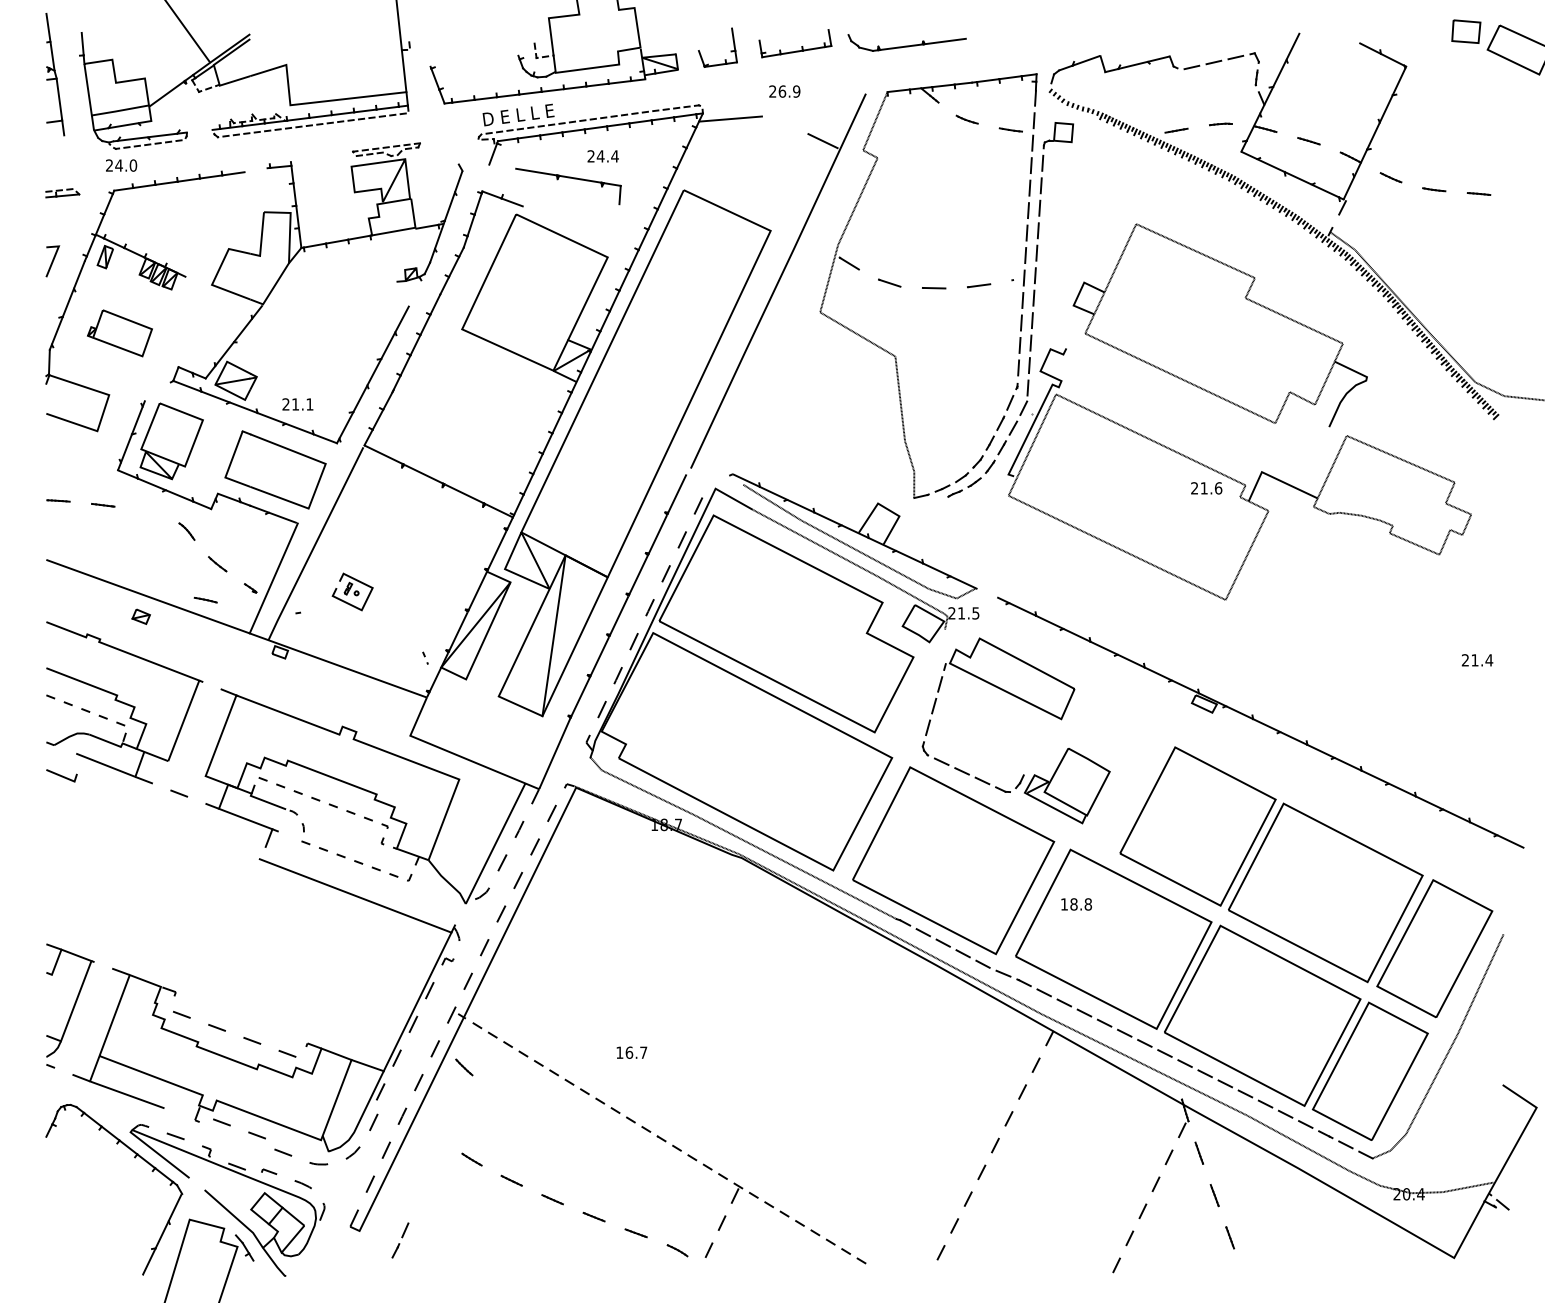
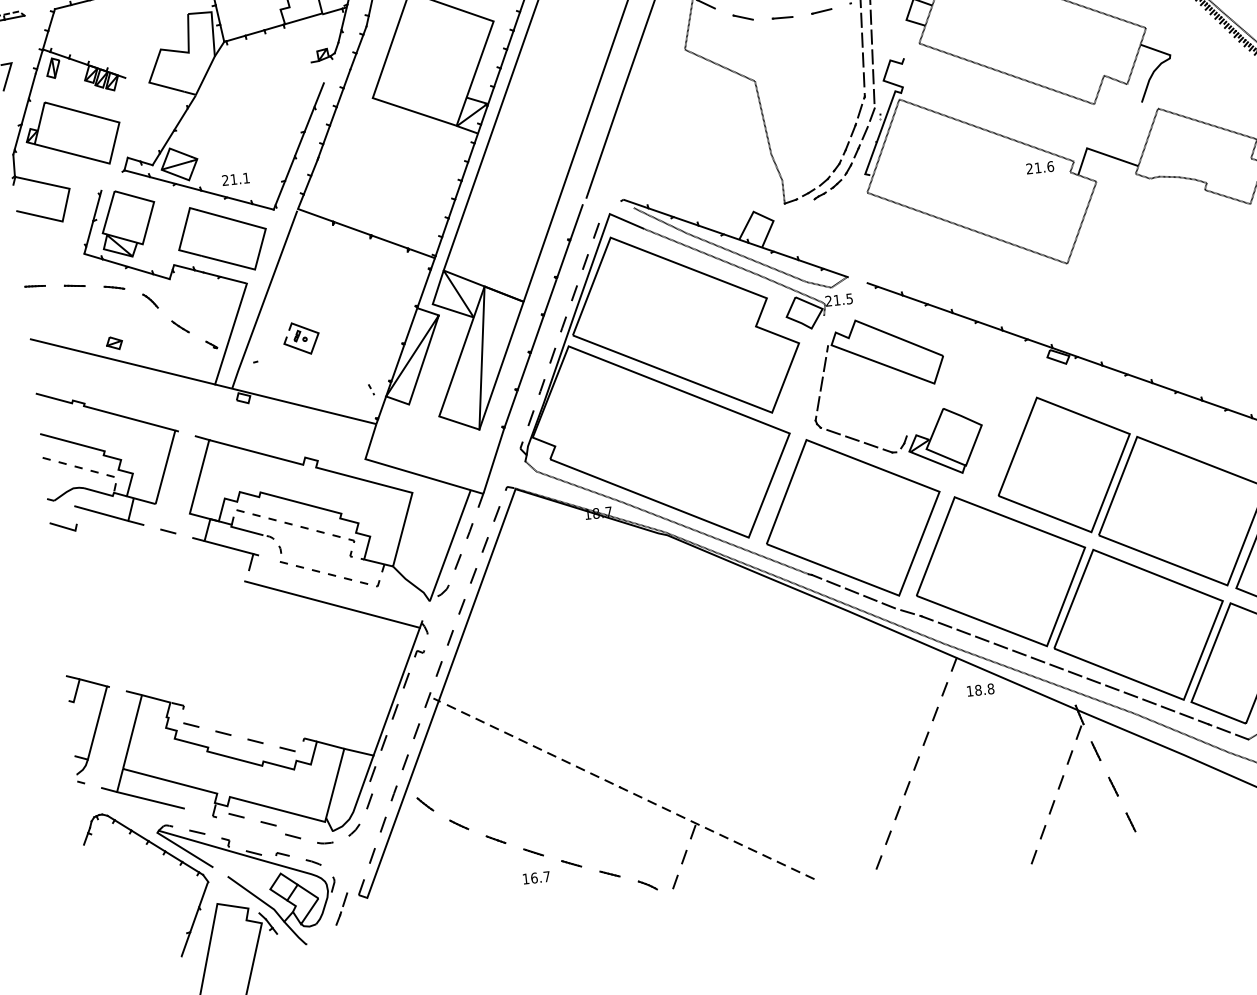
part: (119, 333) -> (72, 133), size x1.67
line: (205, 599) -> (114, 287), moved
part: (140, 616) -> (113, 343), moved
text: (1076, 904) -> (980, 690), moved
text: (631, 1052) -> (536, 877), moved
line: (464, 1067) -> (425, 804), moved
line: (402, 1238) -> (343, 907), moved

